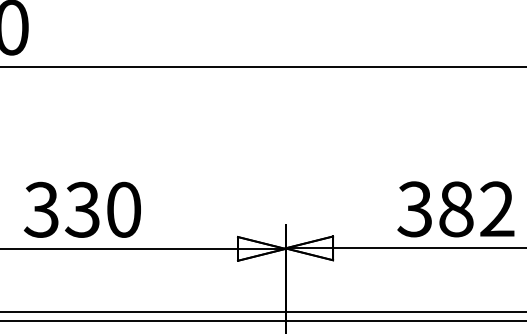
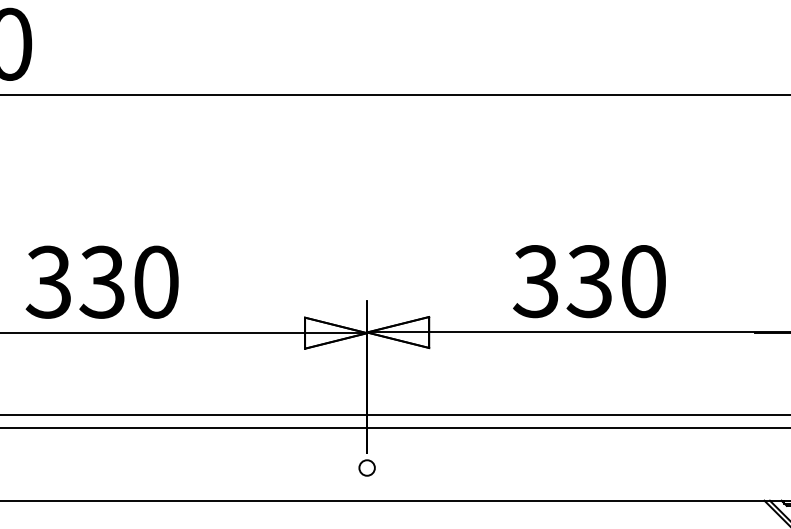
text: (475, 209) -> (615, 281), 382 -> 330

